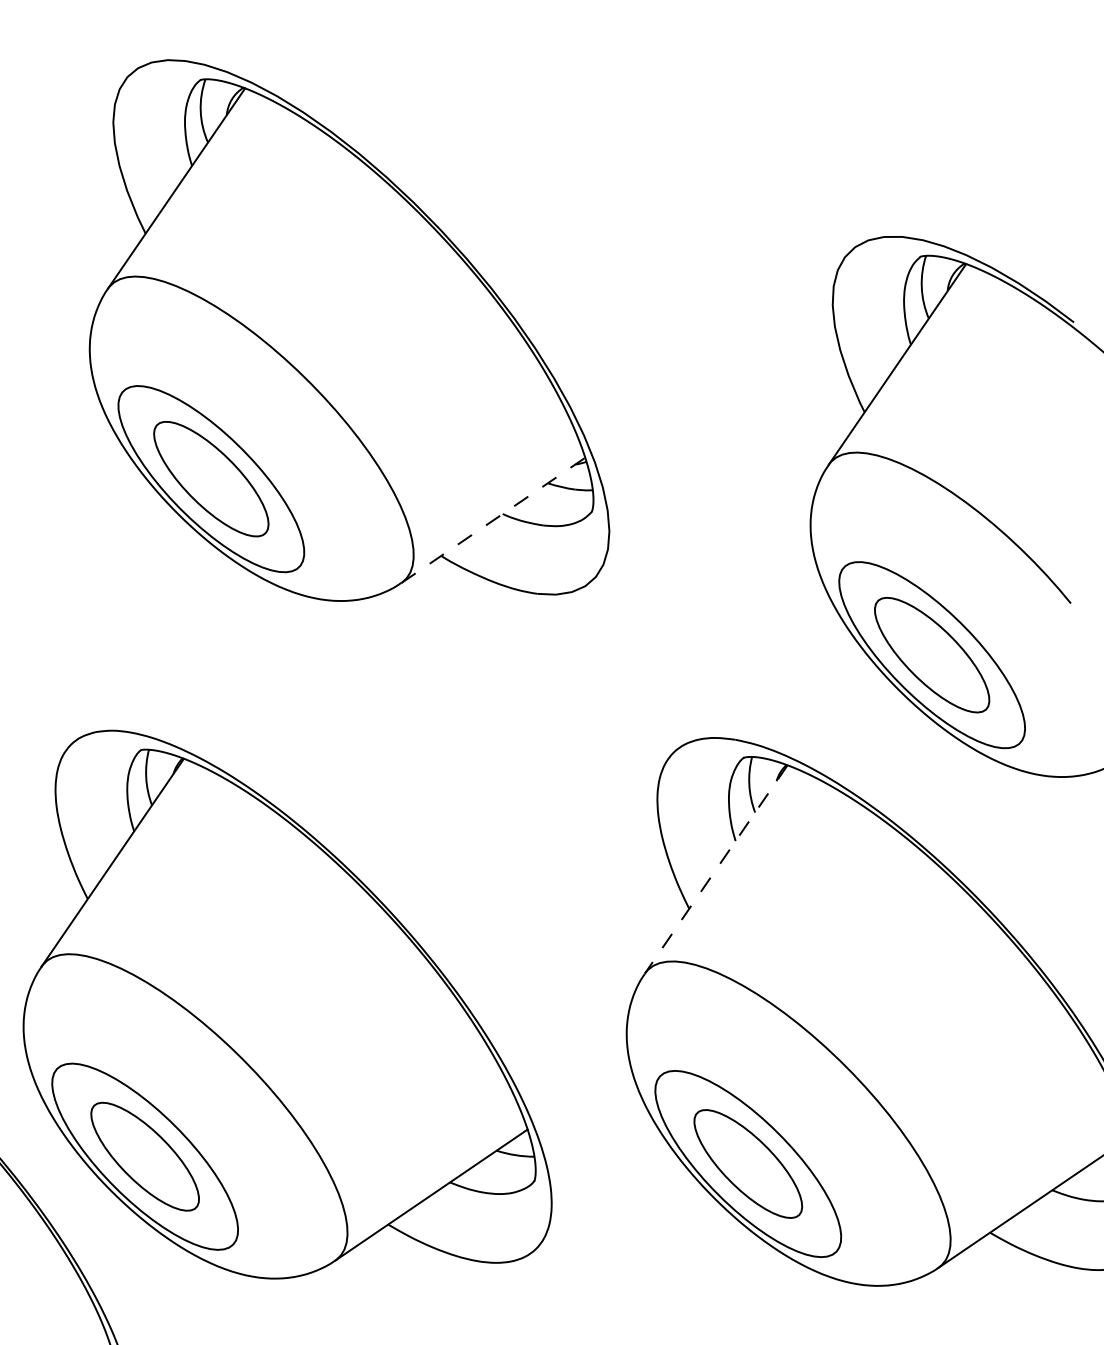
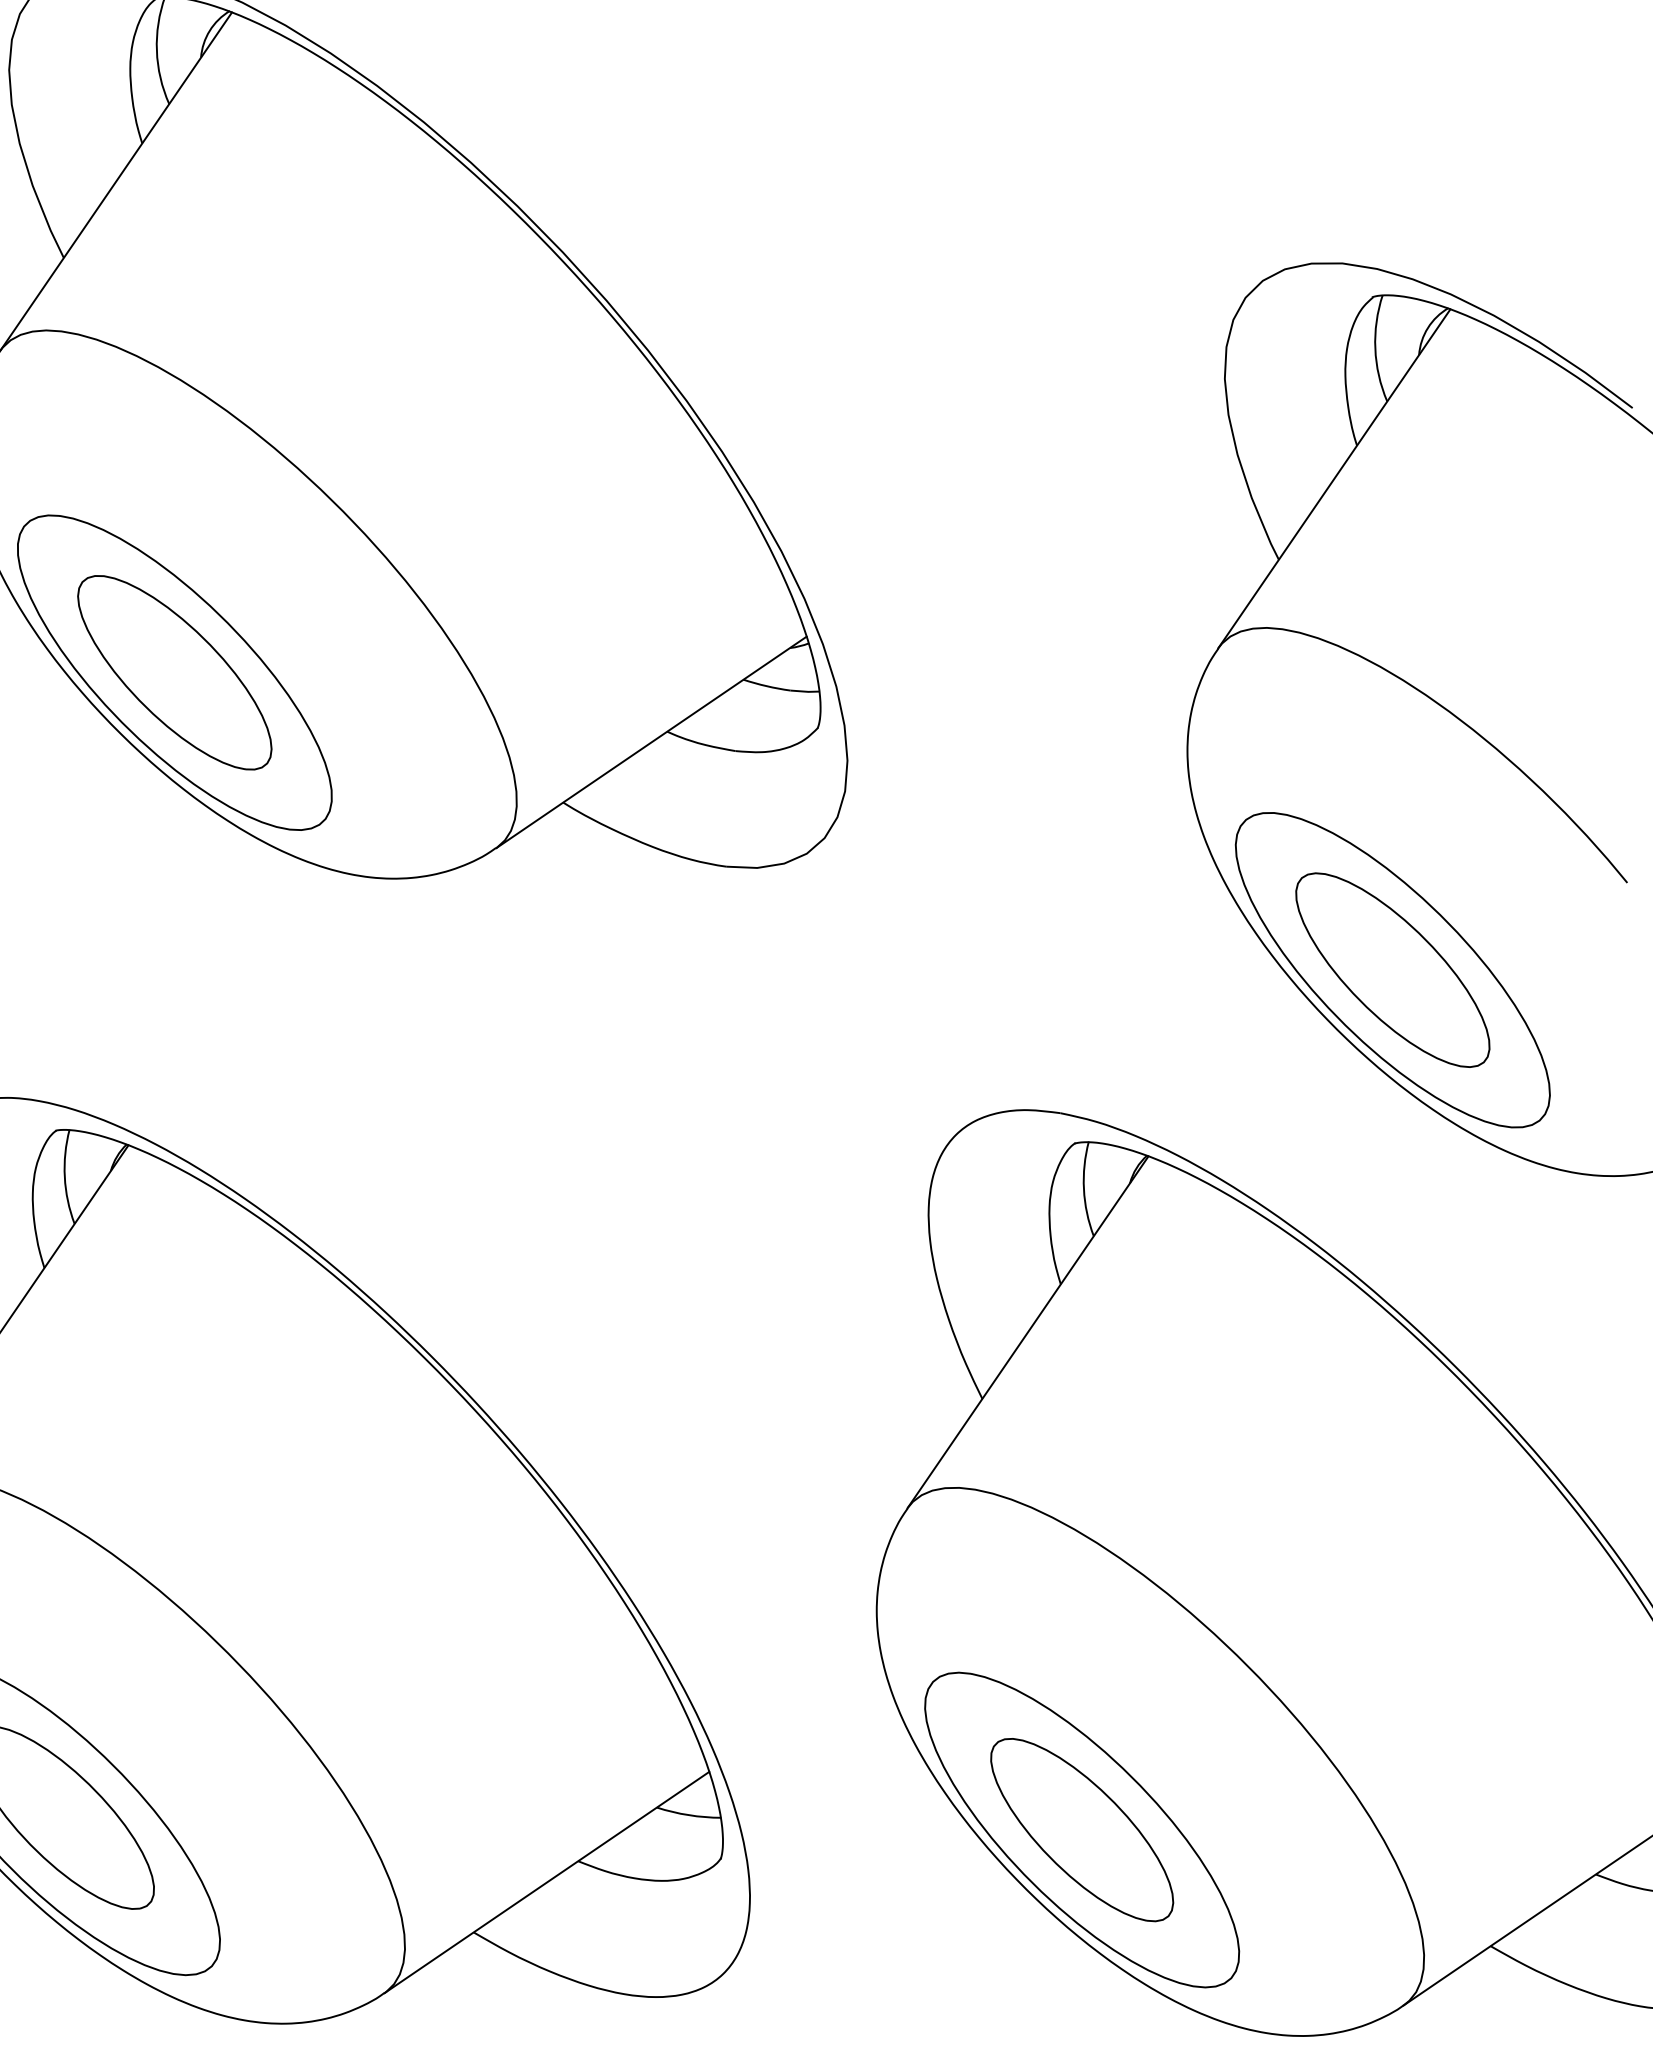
line: (493, 520) -> (651, 742), dashed -> solid
line: (715, 869) -> (1026, 1332), dashed -> solid

